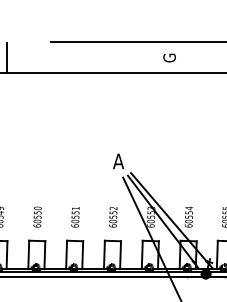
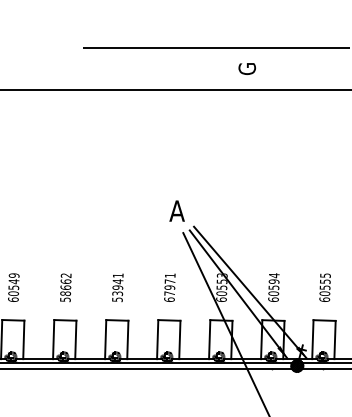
line: (6, 57) -> (23, 68), removed
text: (188, 212) -> (273, 281), 60554 -> 60594
text: (113, 214) -> (169, 284), 60552 -> 67971
text: (37, 217) -> (65, 287), 60550 -> 58662
text: (75, 219) -> (117, 290), 60551 -> 53941

